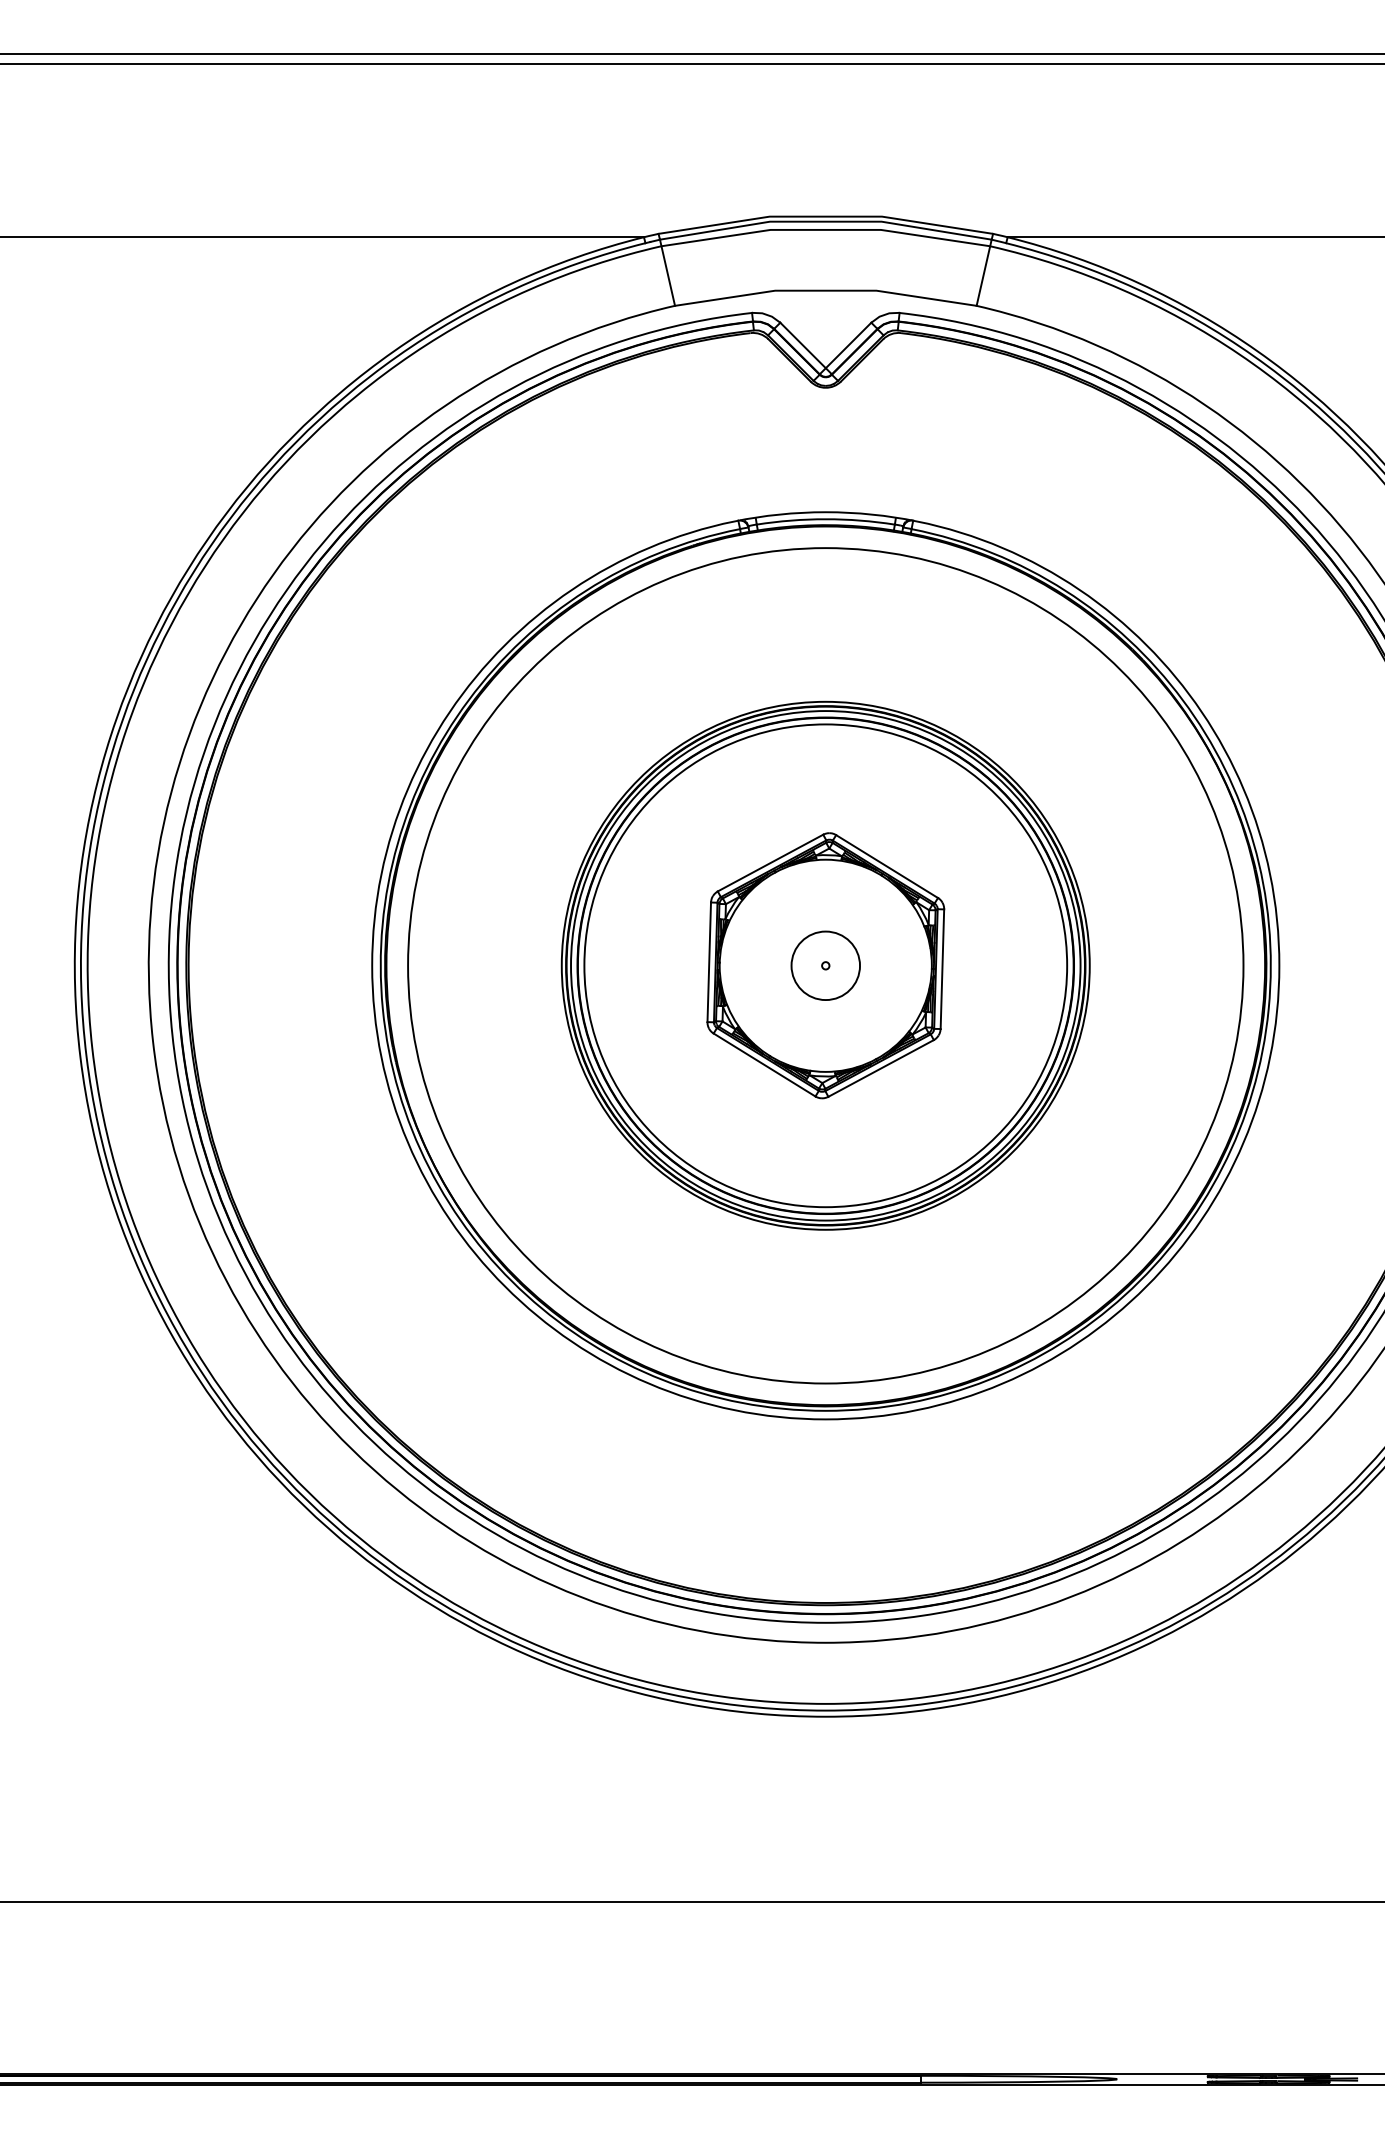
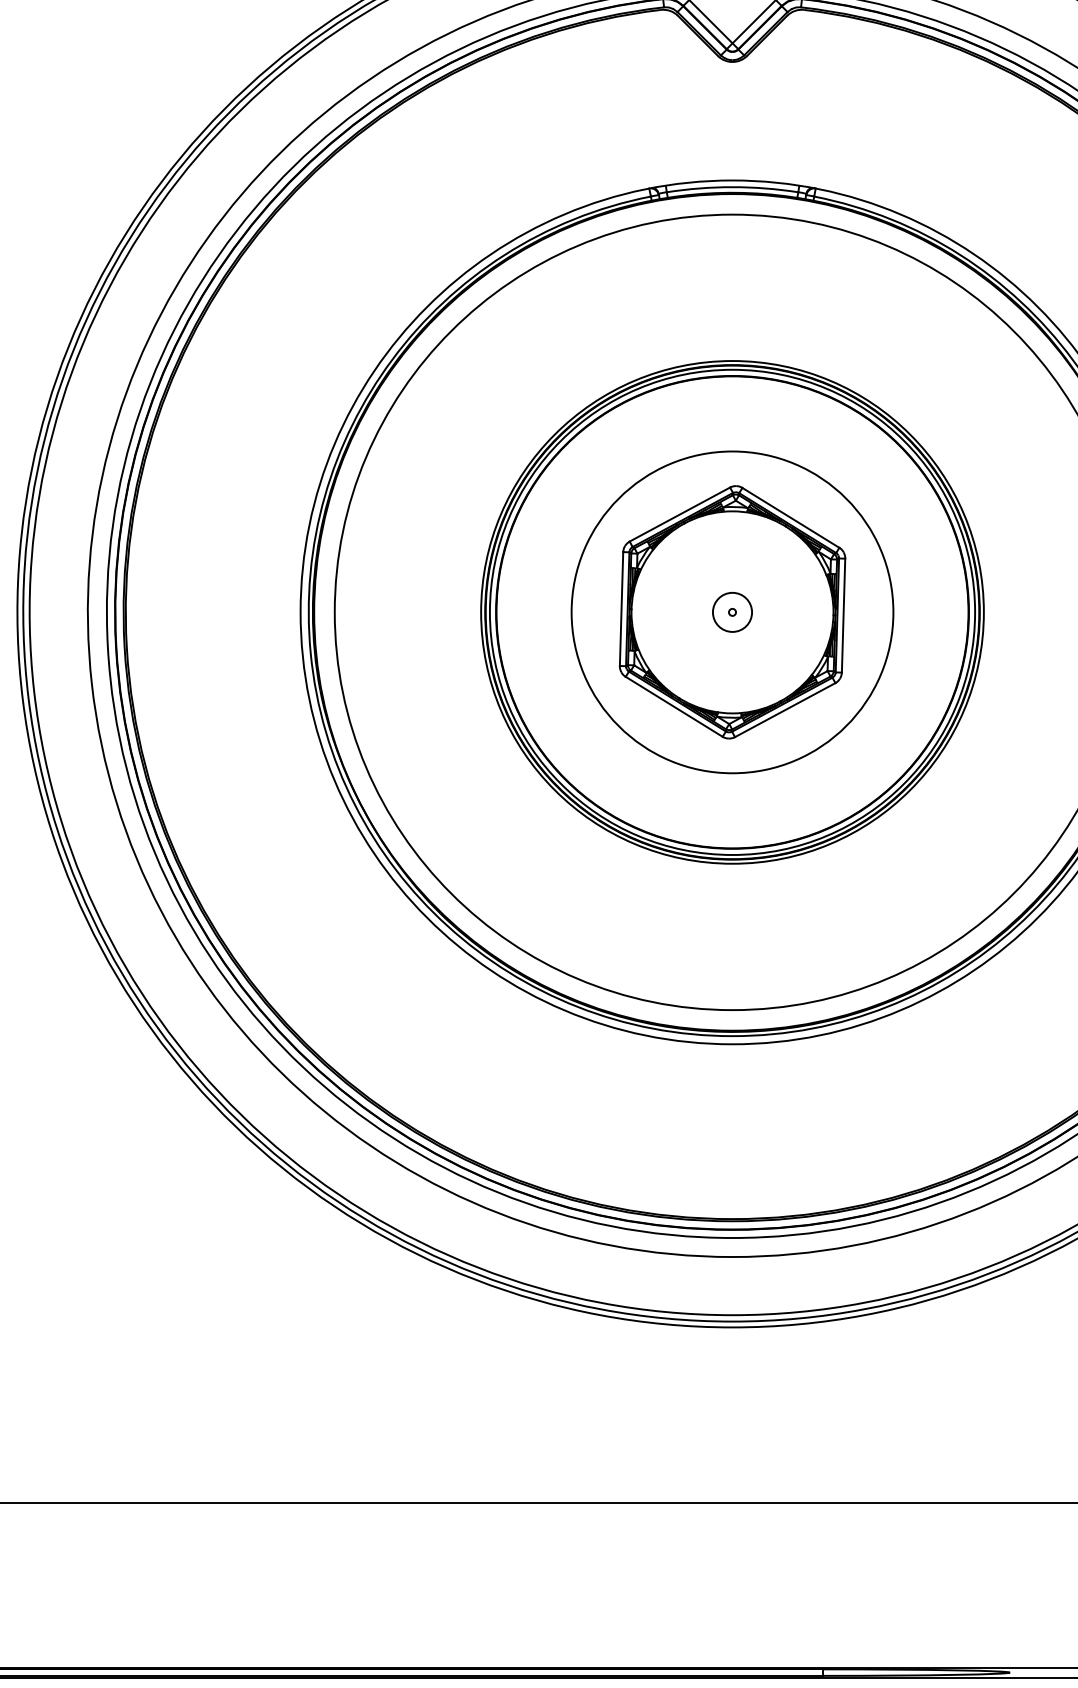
circle: (825, 965) -> (732, 612), size x0.6
circle: (825, 965) -> (732, 612), size x0.7

